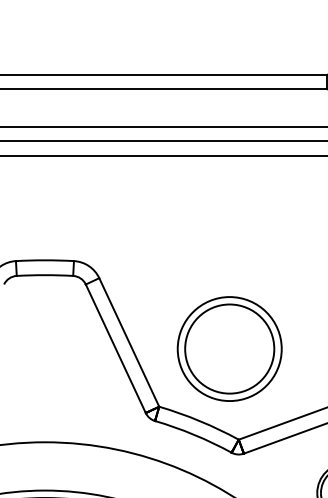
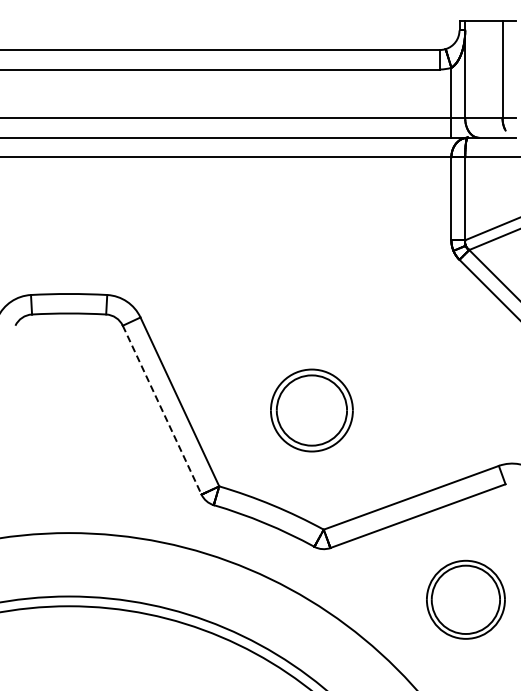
line: (116, 349) -> (162, 410), solid -> dashed
part: (229, 349) -> (311, 410), size x0.6

